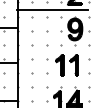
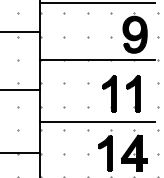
line: (52, 44) -> (97, 59), added
line: (52, 82) -> (97, 122), added

